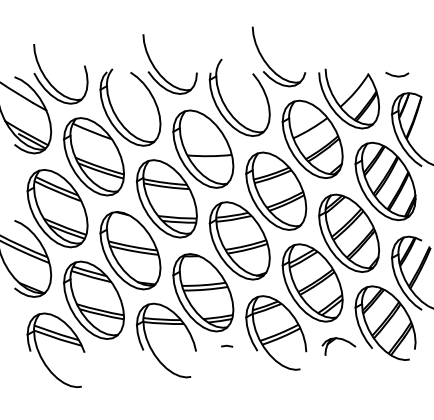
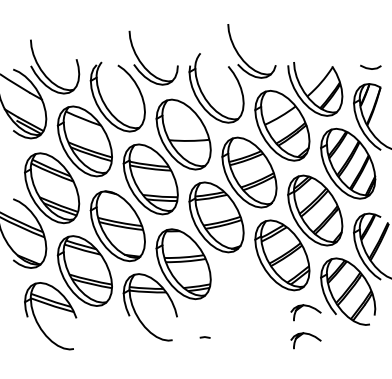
line: (395, 74) -> (369, 67), moved
part: (276, 332) -> (249, 300), removed
line: (226, 346) -> (204, 337), moved
part: (338, 377) -> (305, 340), added

